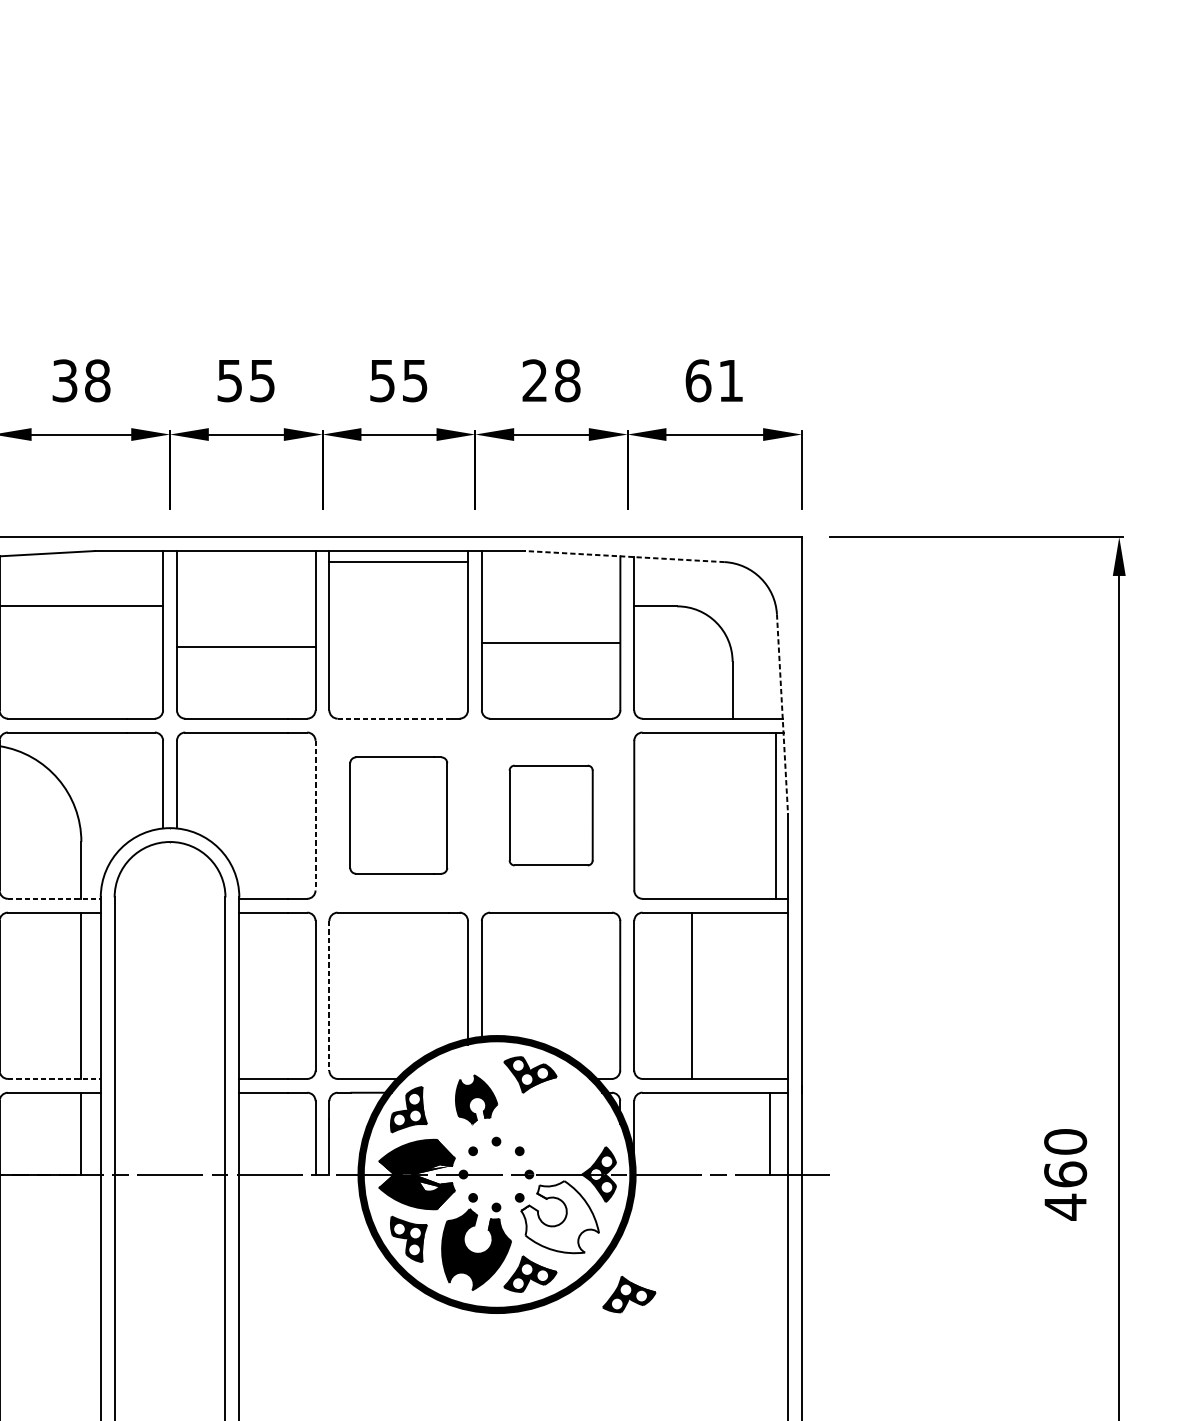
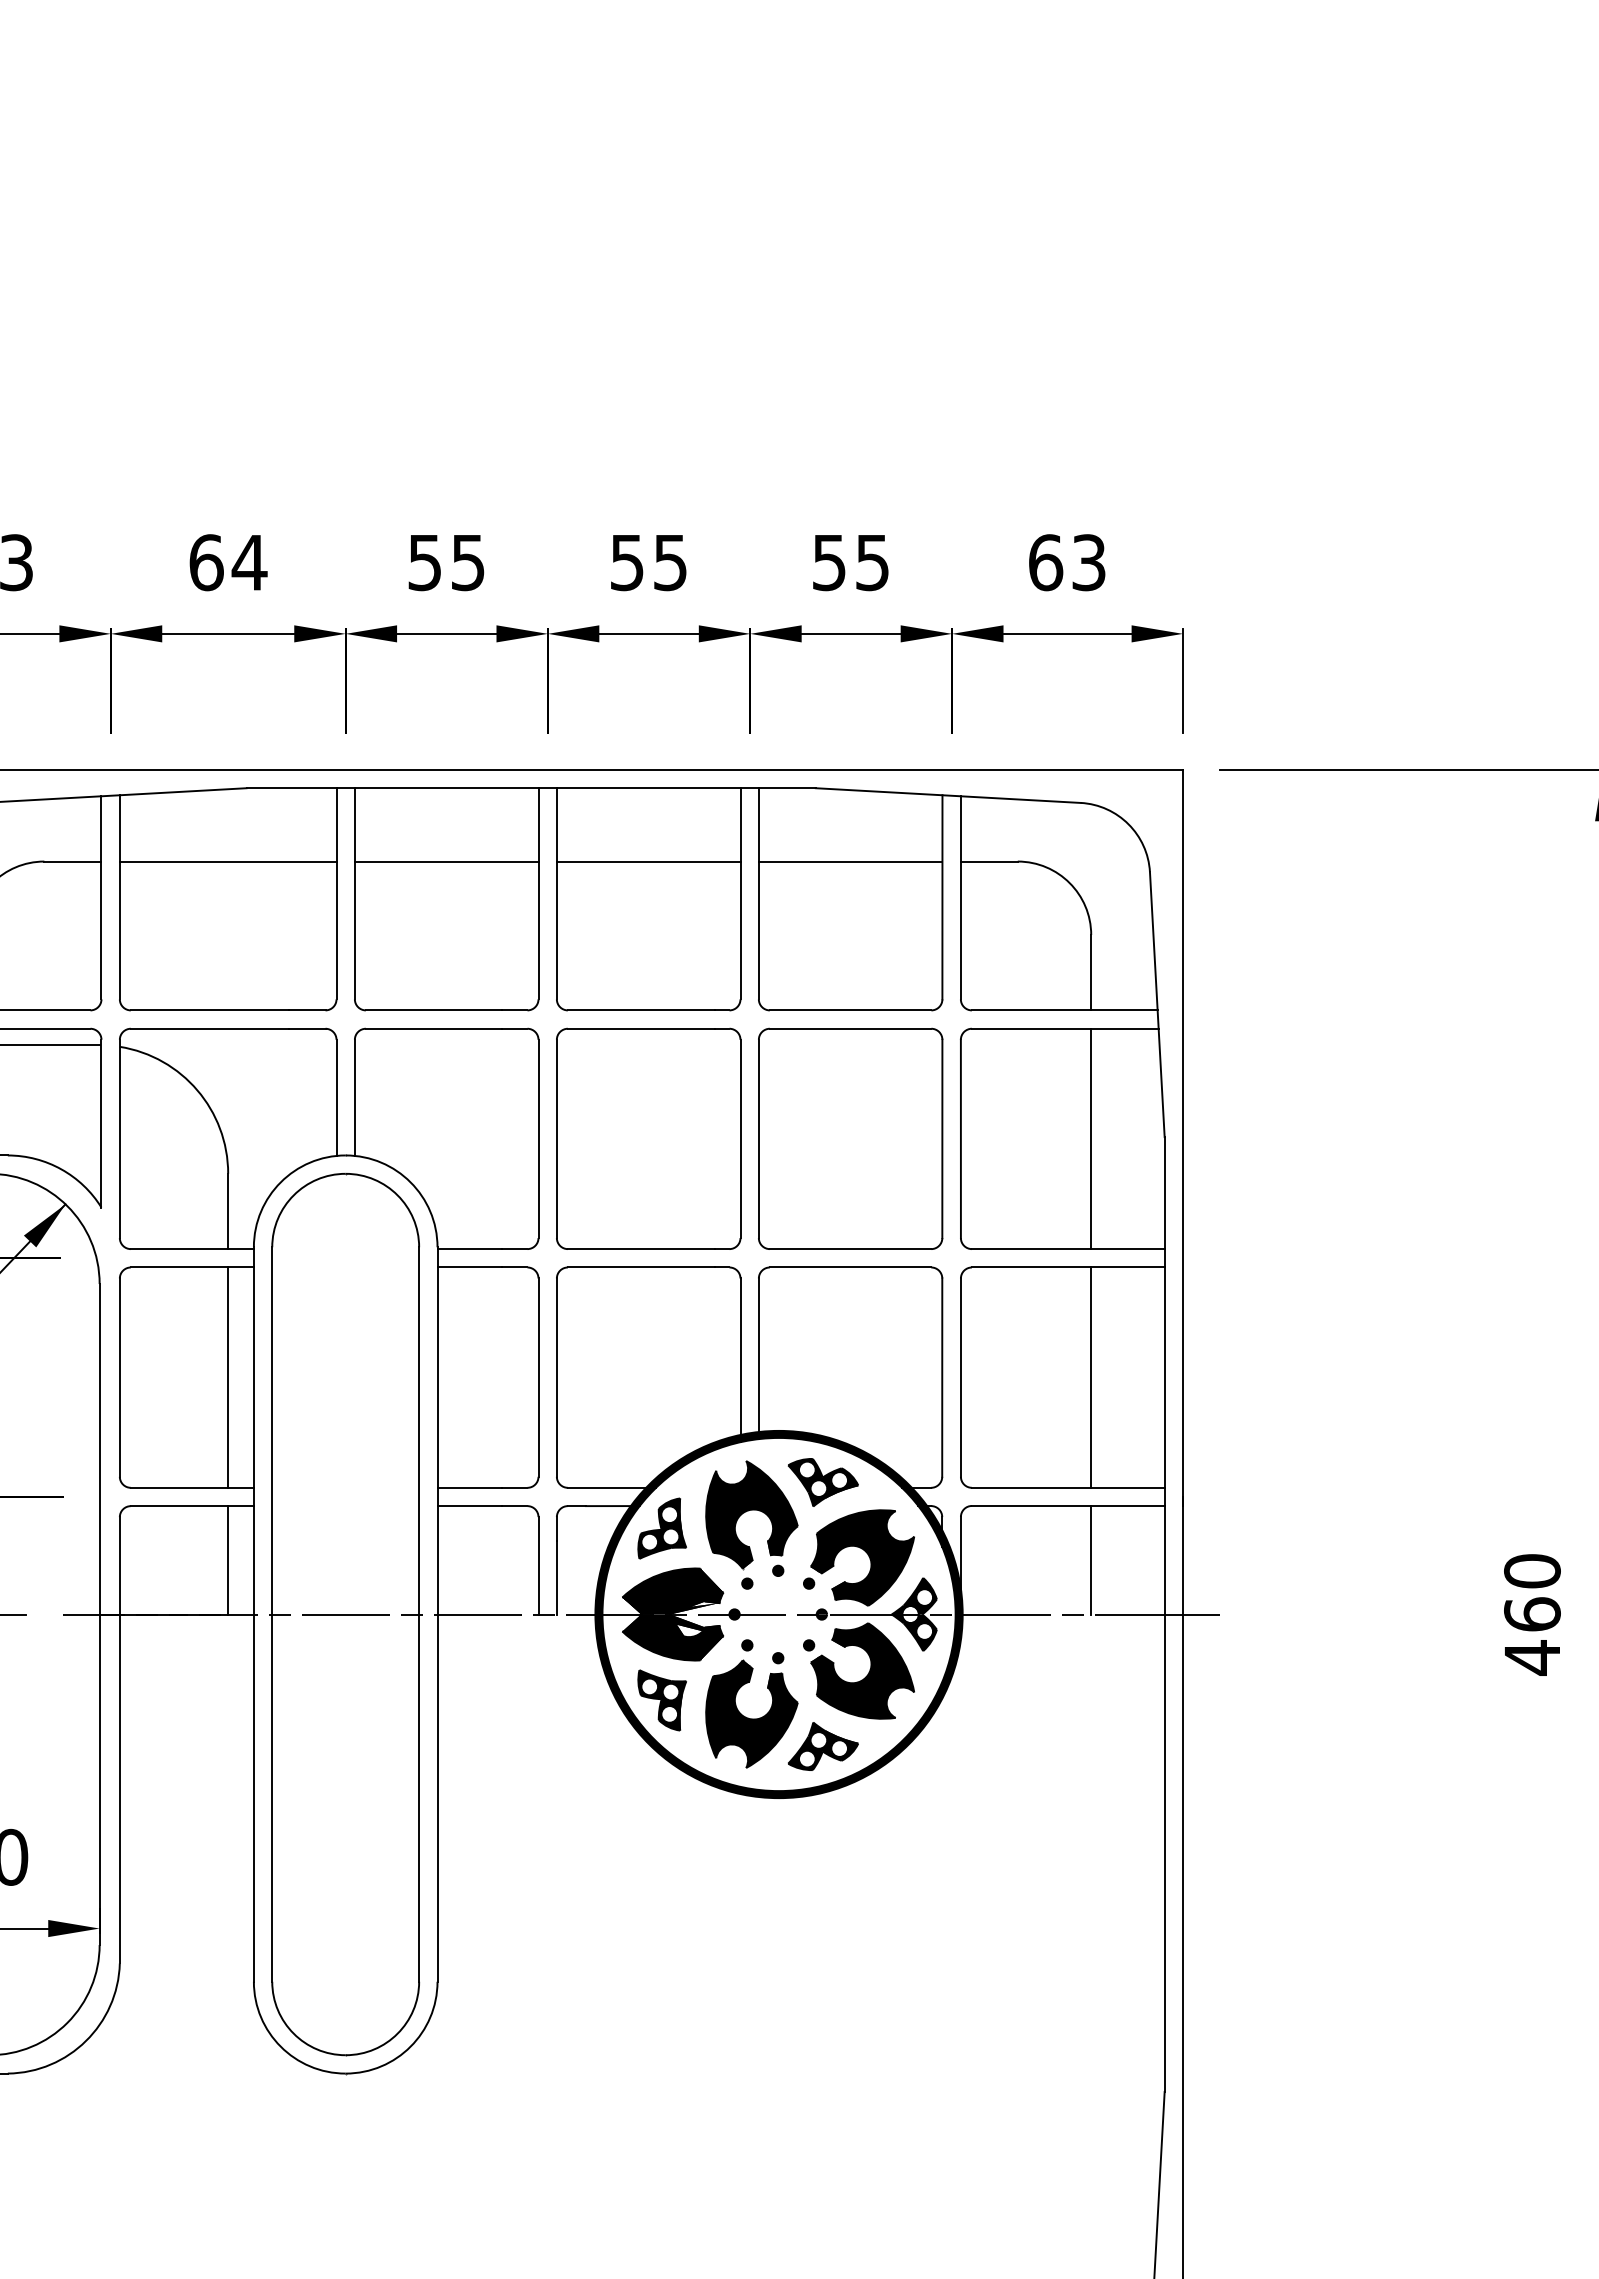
text: (81, 380) -> (228, 562), 38 -> 64
text: (551, 380) -> (851, 562), 28 -> 55
text: (730, 380) -> (1088, 562), 61 -> 63
line: (624, 556) -> (948, 795), dashed -> solid
line: (398, 561) -> (648, 861), moved
line: (550, 643) -> (850, 861), moved
line: (246, 647) -> (446, 861), moved
line: (782, 714) -> (1157, 1004), dashed -> solid
line: (393, 718) -> (641, 1010), dashed -> solid
part: (398, 815) -> (648, 1138), size x1.43
part: (550, 815) -> (850, 1138), size x1.67
line: (775, 815) -> (1091, 1138), moved
line: (315, 816) -> (538, 1139), dashed -> solid
line: (54, 899) -> (192, 1249), dashed -> solid
line: (692, 995) -> (1091, 1377), moved
line: (329, 996) -> (556, 1378), dashed -> solid
line: (54, 1078) -> (192, 1487), dashed -> solid
part: (476, 1099) -> (751, 1515), size x1.67
part: (560, 1131) -> (862, 1557), added
line: (770, 1133) -> (1091, 1559), moved
fill: (560, 1216) -> (862, 1670), added
part: (628, 1294) -> (953, 1773), removed

